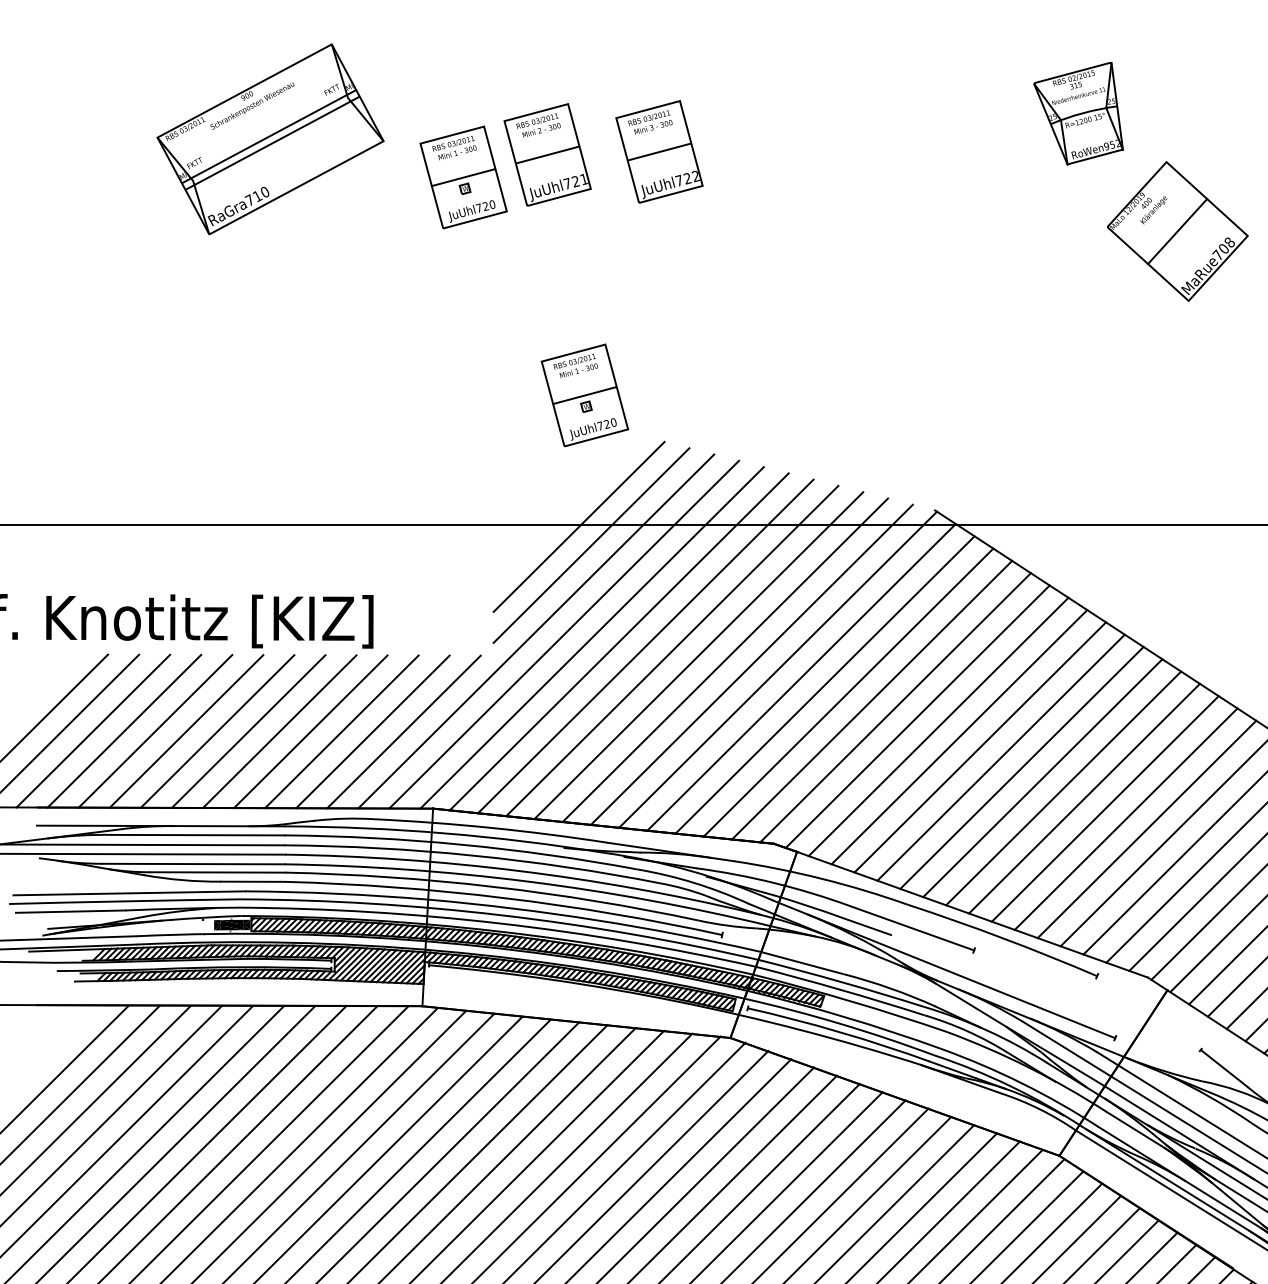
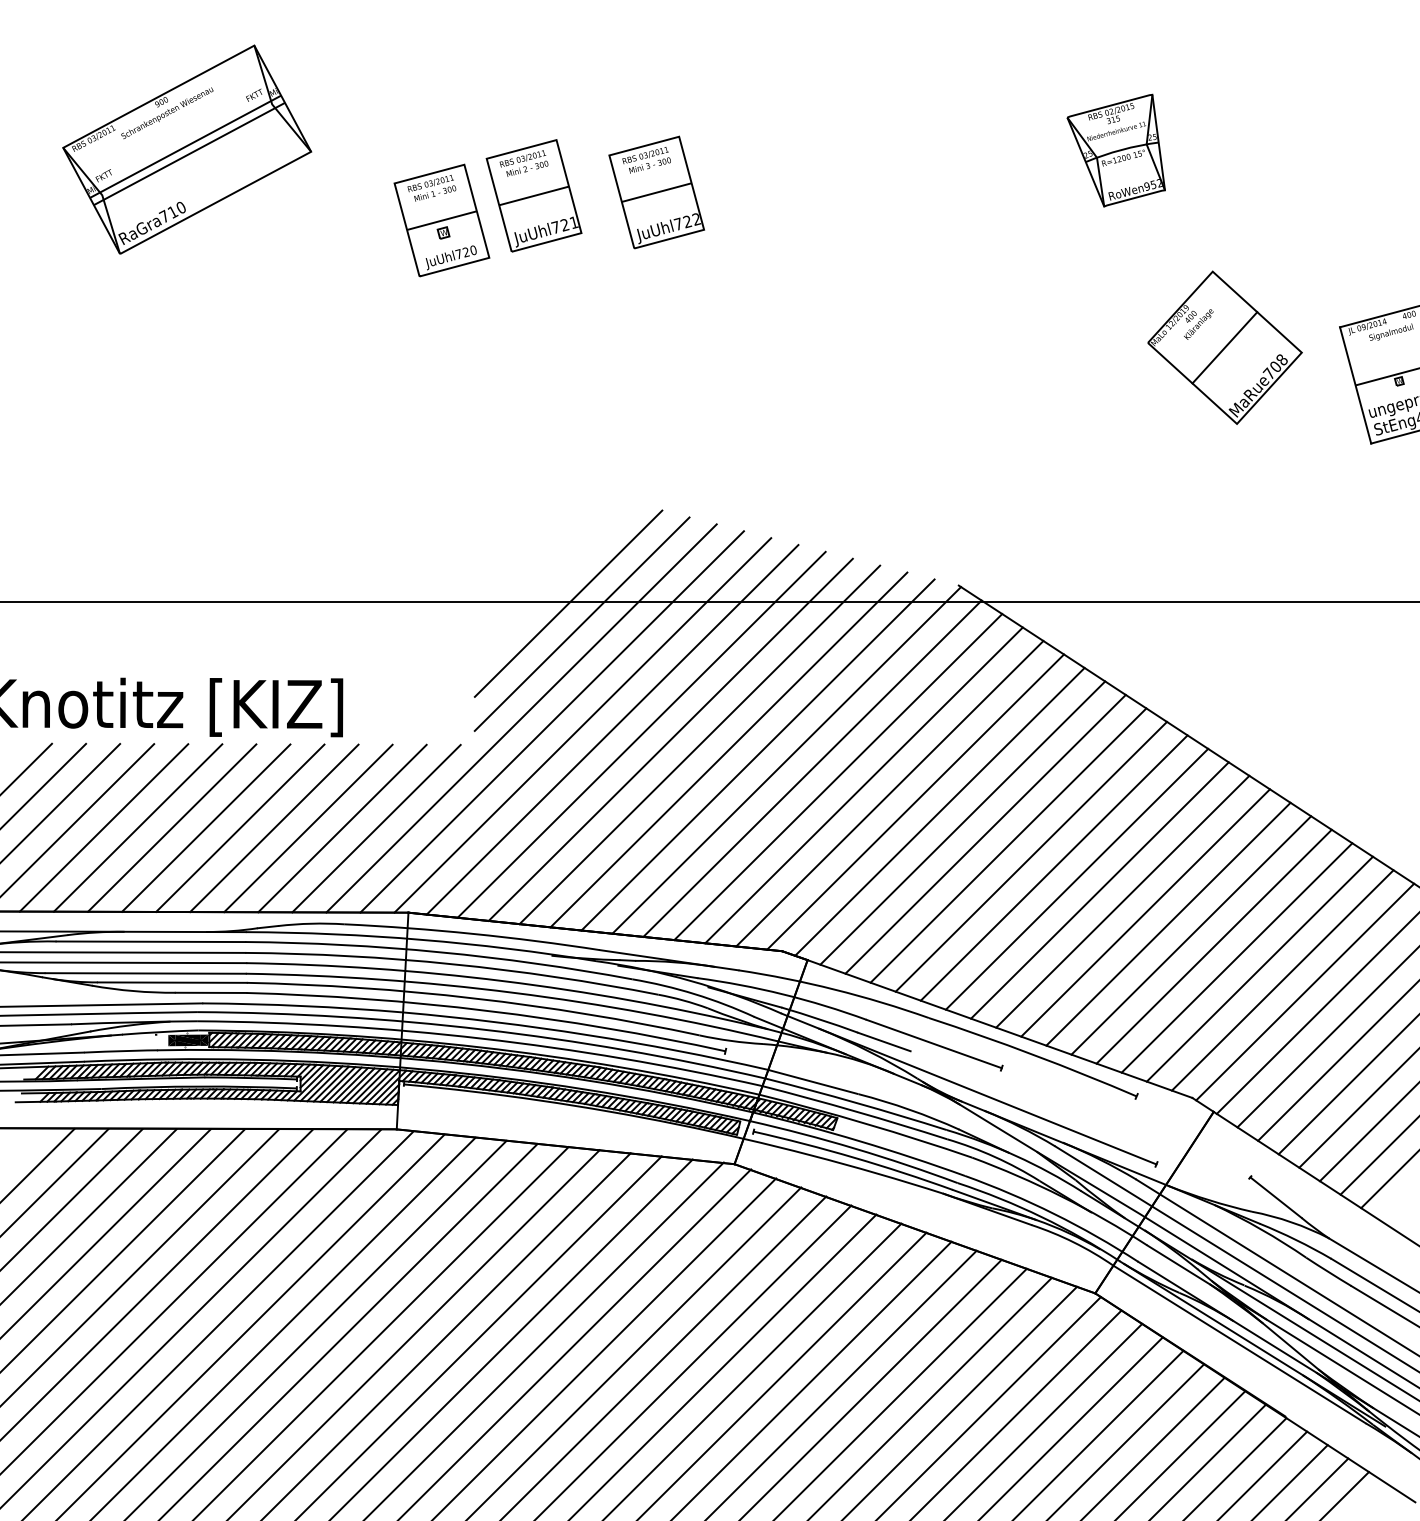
part: (270, 139) -> (187, 149), moved
part: (1177, 231) -> (1224, 347), moved
part: (584, 395) -> (574, 459), removed

